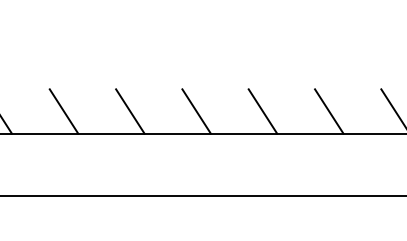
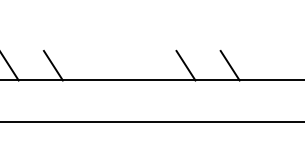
line: (63, 111) -> (97, 65), removed
line: (129, 111) -> (141, 65), removed
line: (327, 111) -> (273, 65), removed

